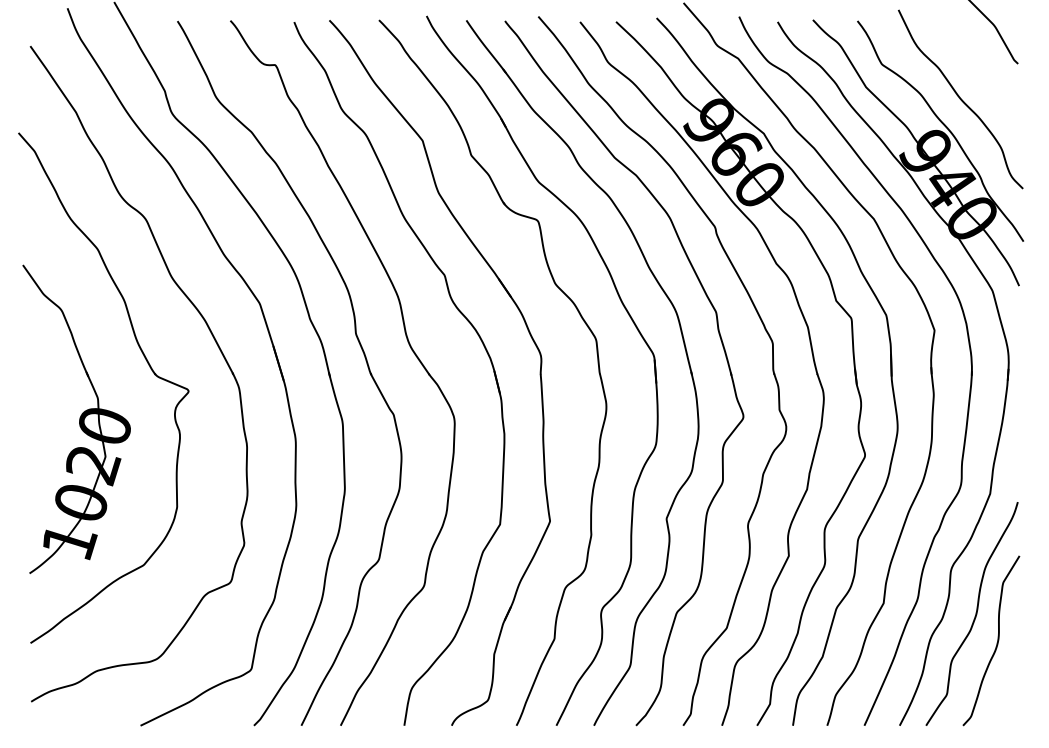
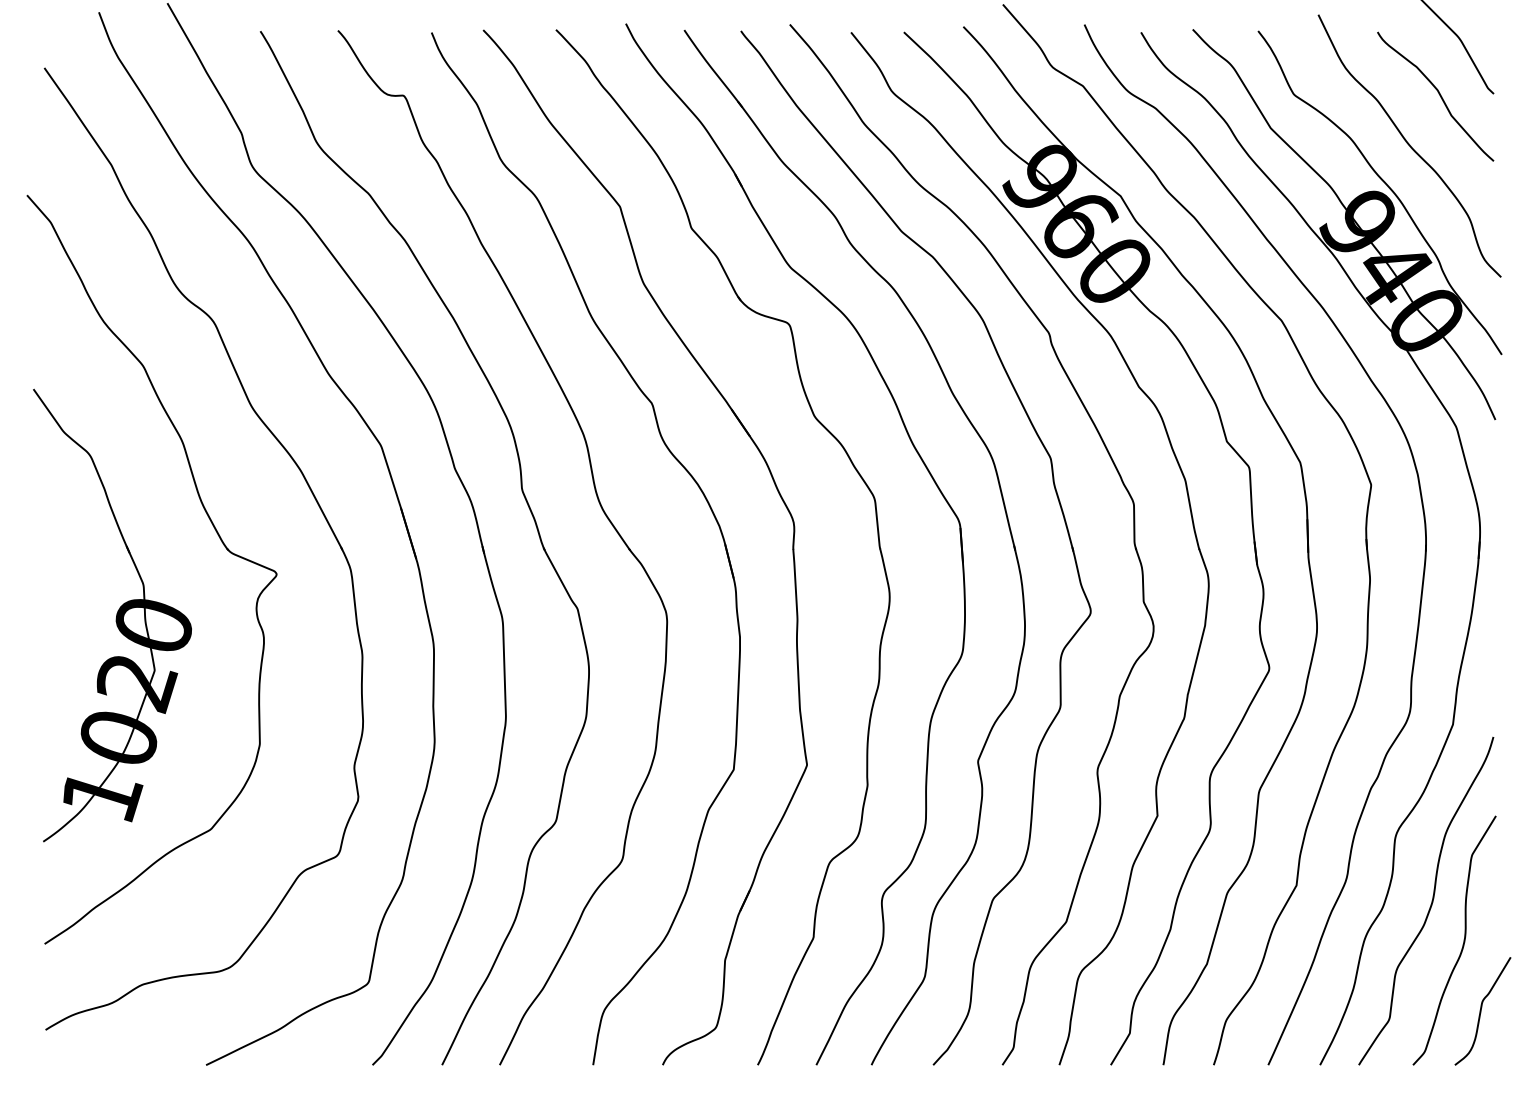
curve: (979, 63) -> (1437, 93), added
curve: (1010, 688) -> (1482, 1010), added

